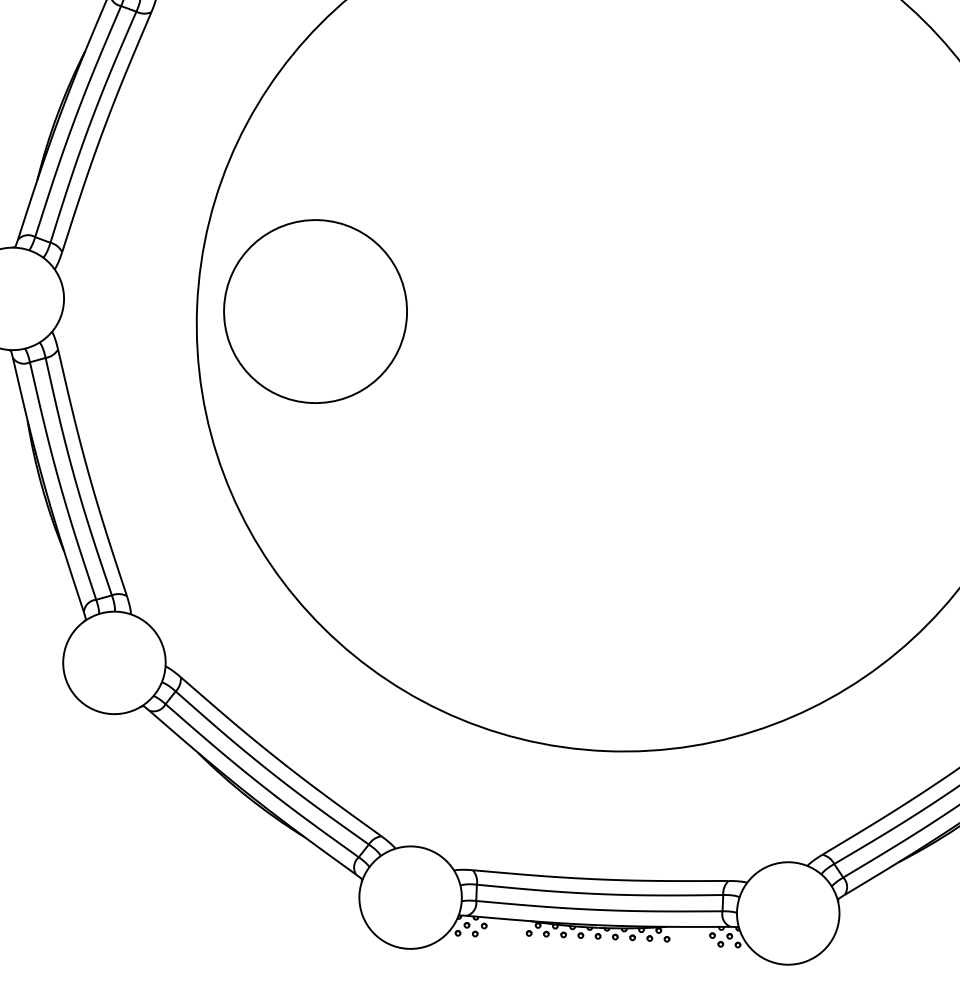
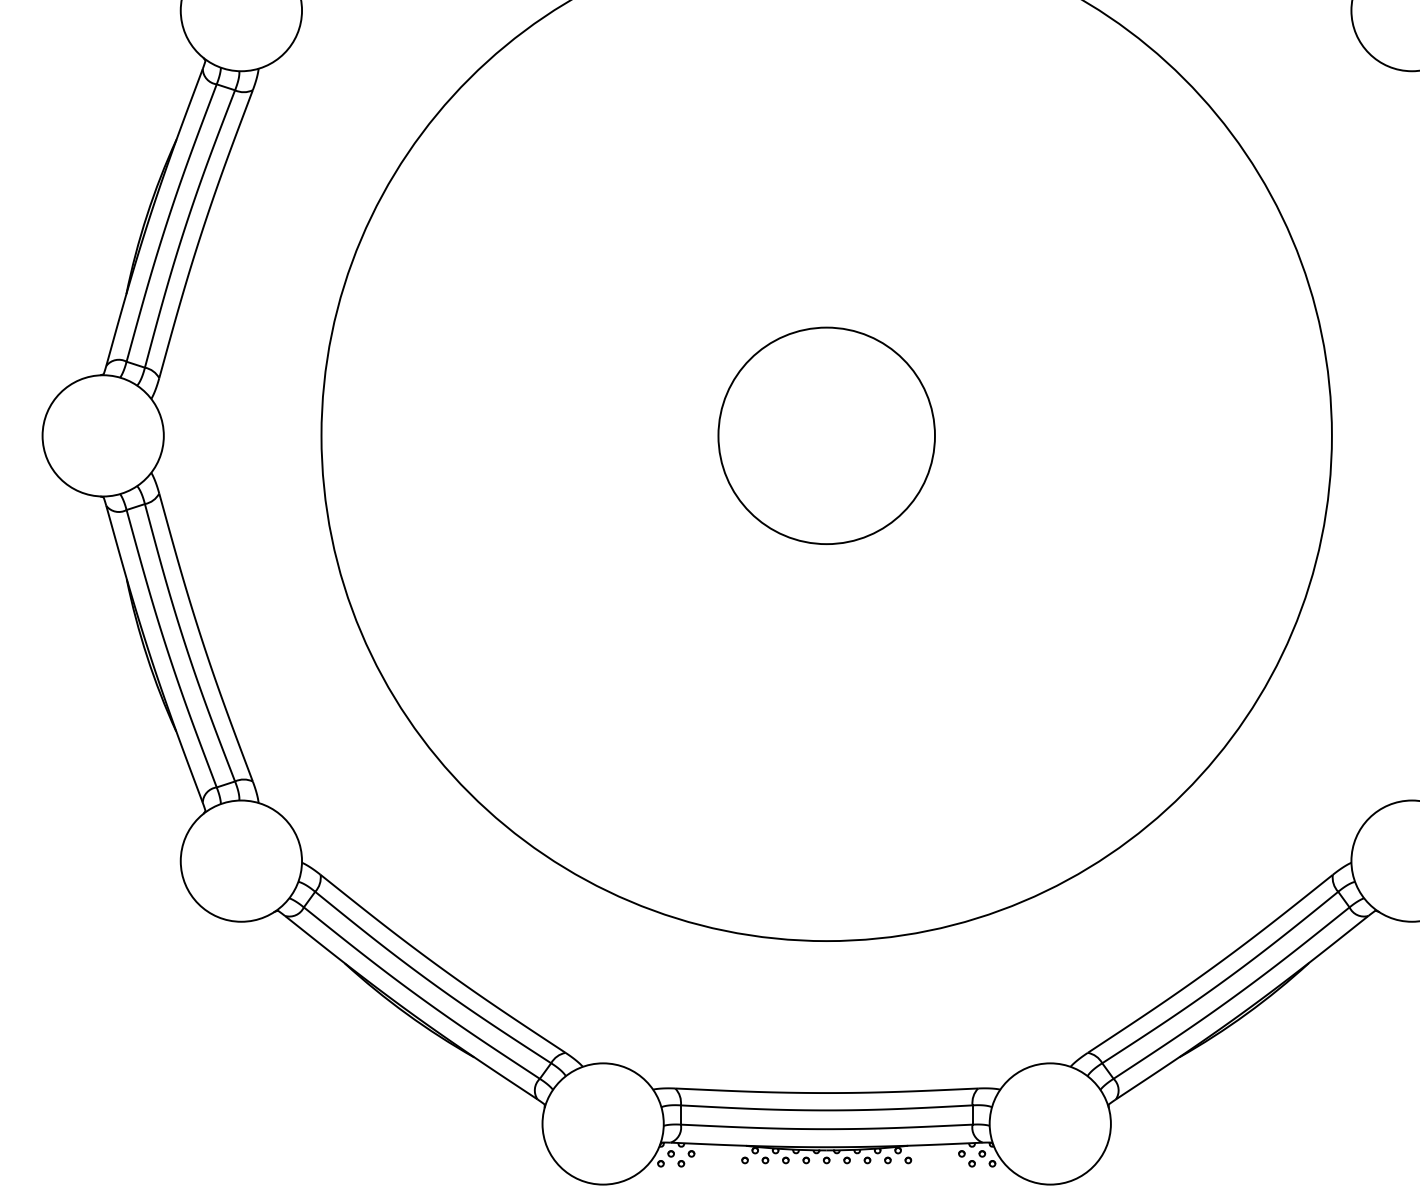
circle: (315, 311) -> (826, 435), moved

